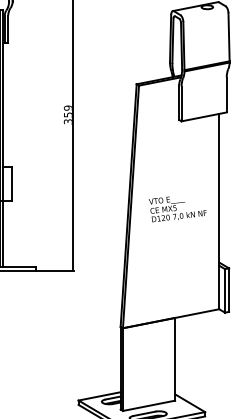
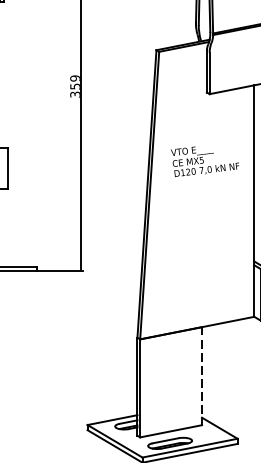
text: (177, 209) -> (204, 161), moved
line: (175, 359) -> (202, 376), solid -> dashed

